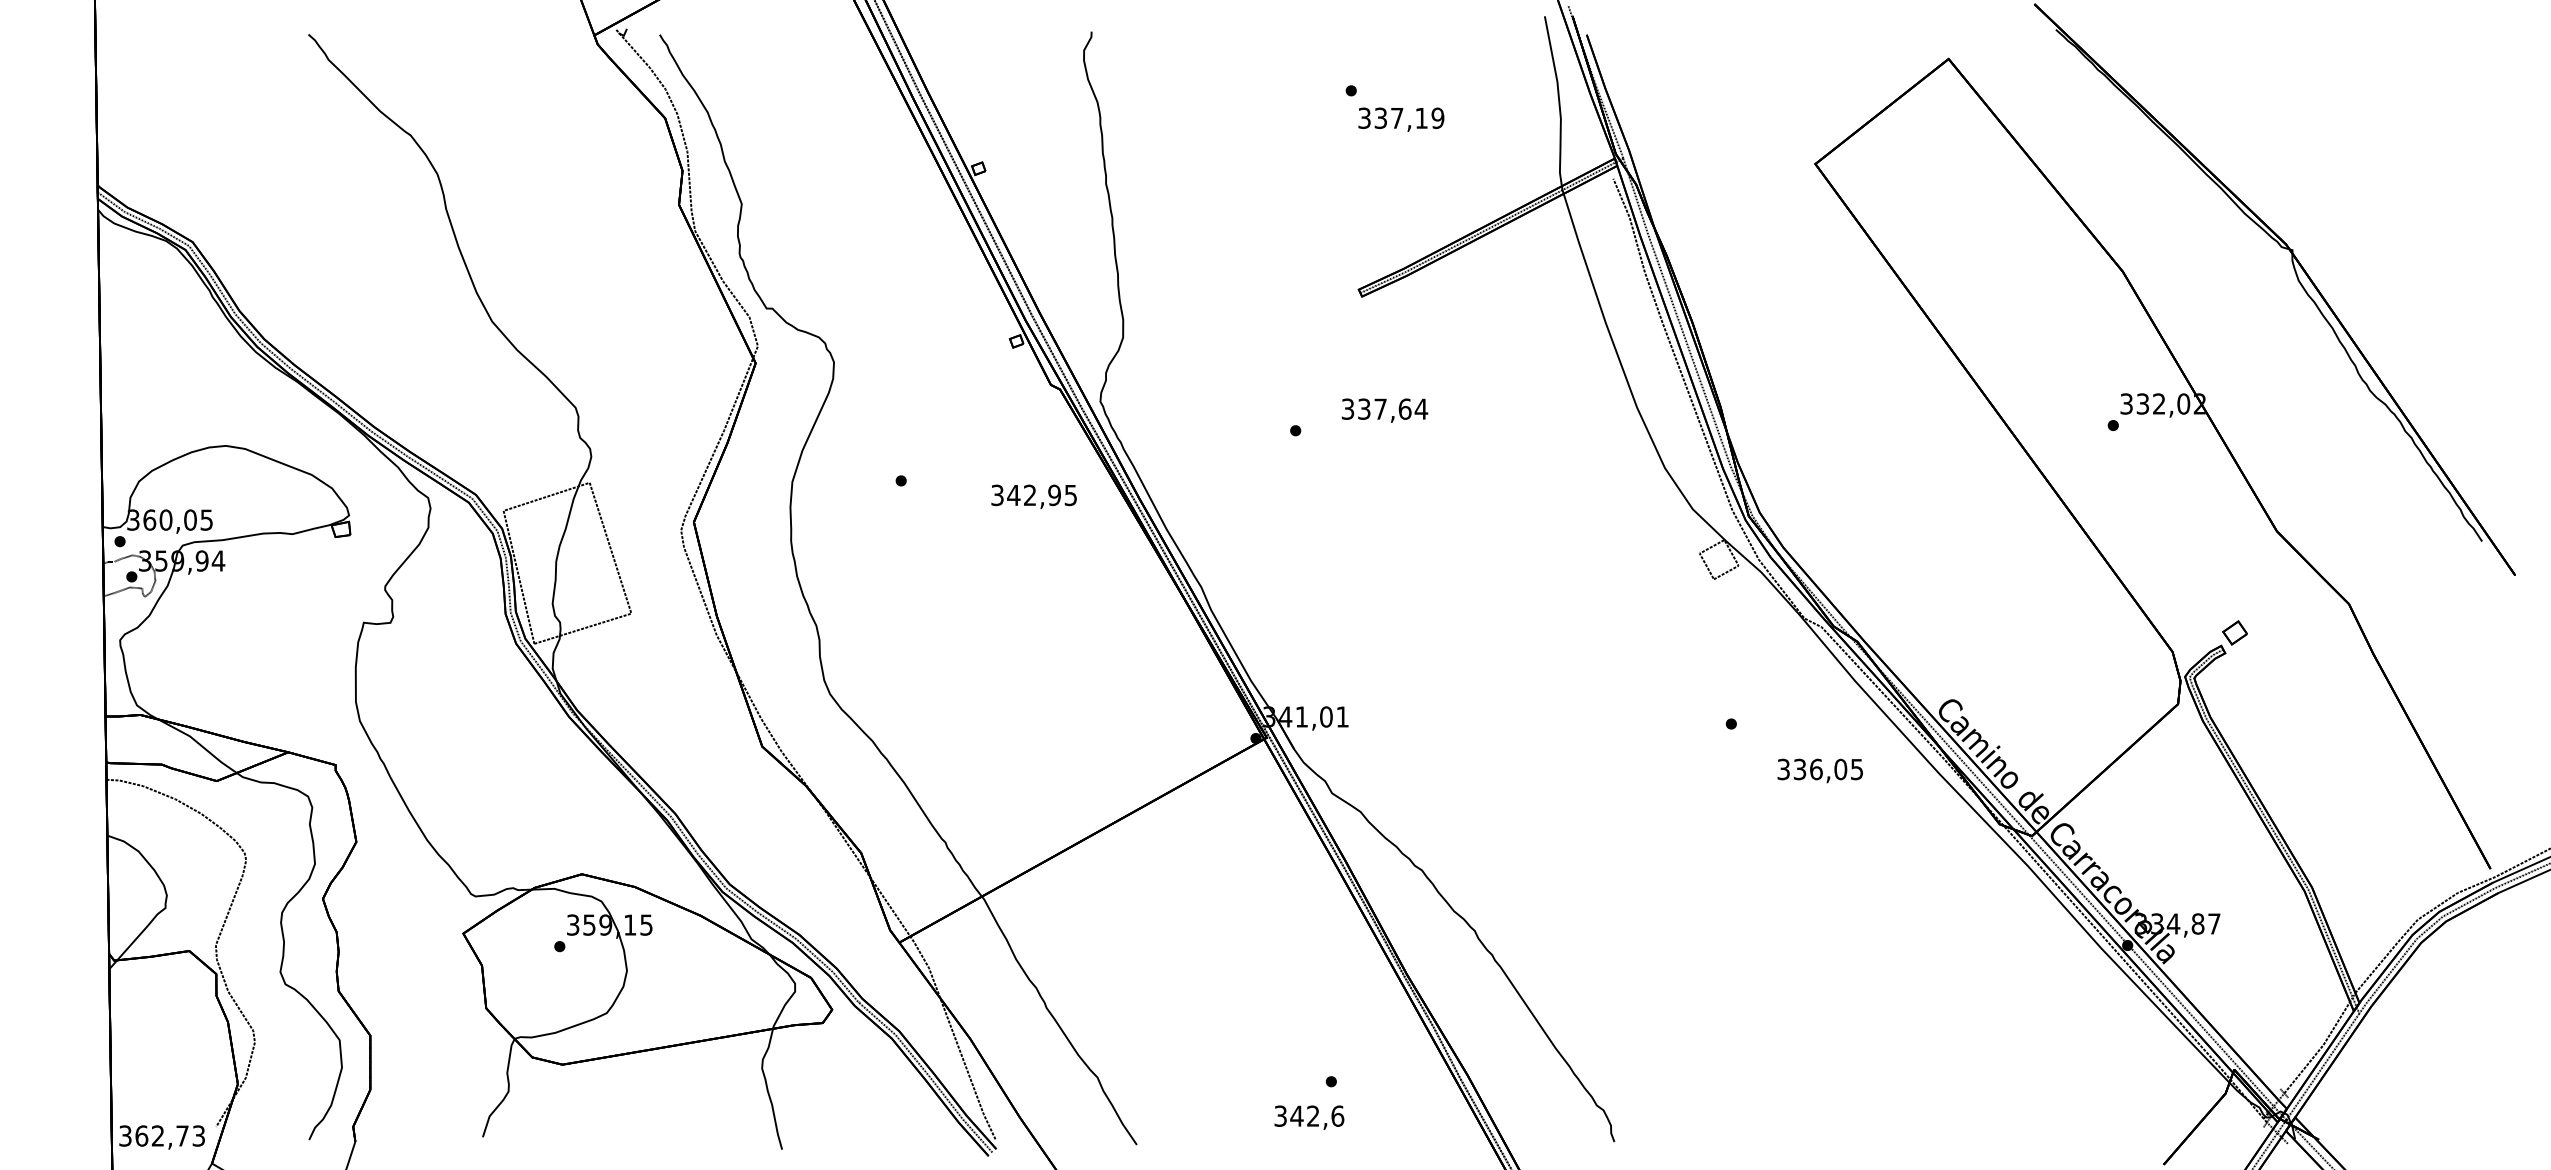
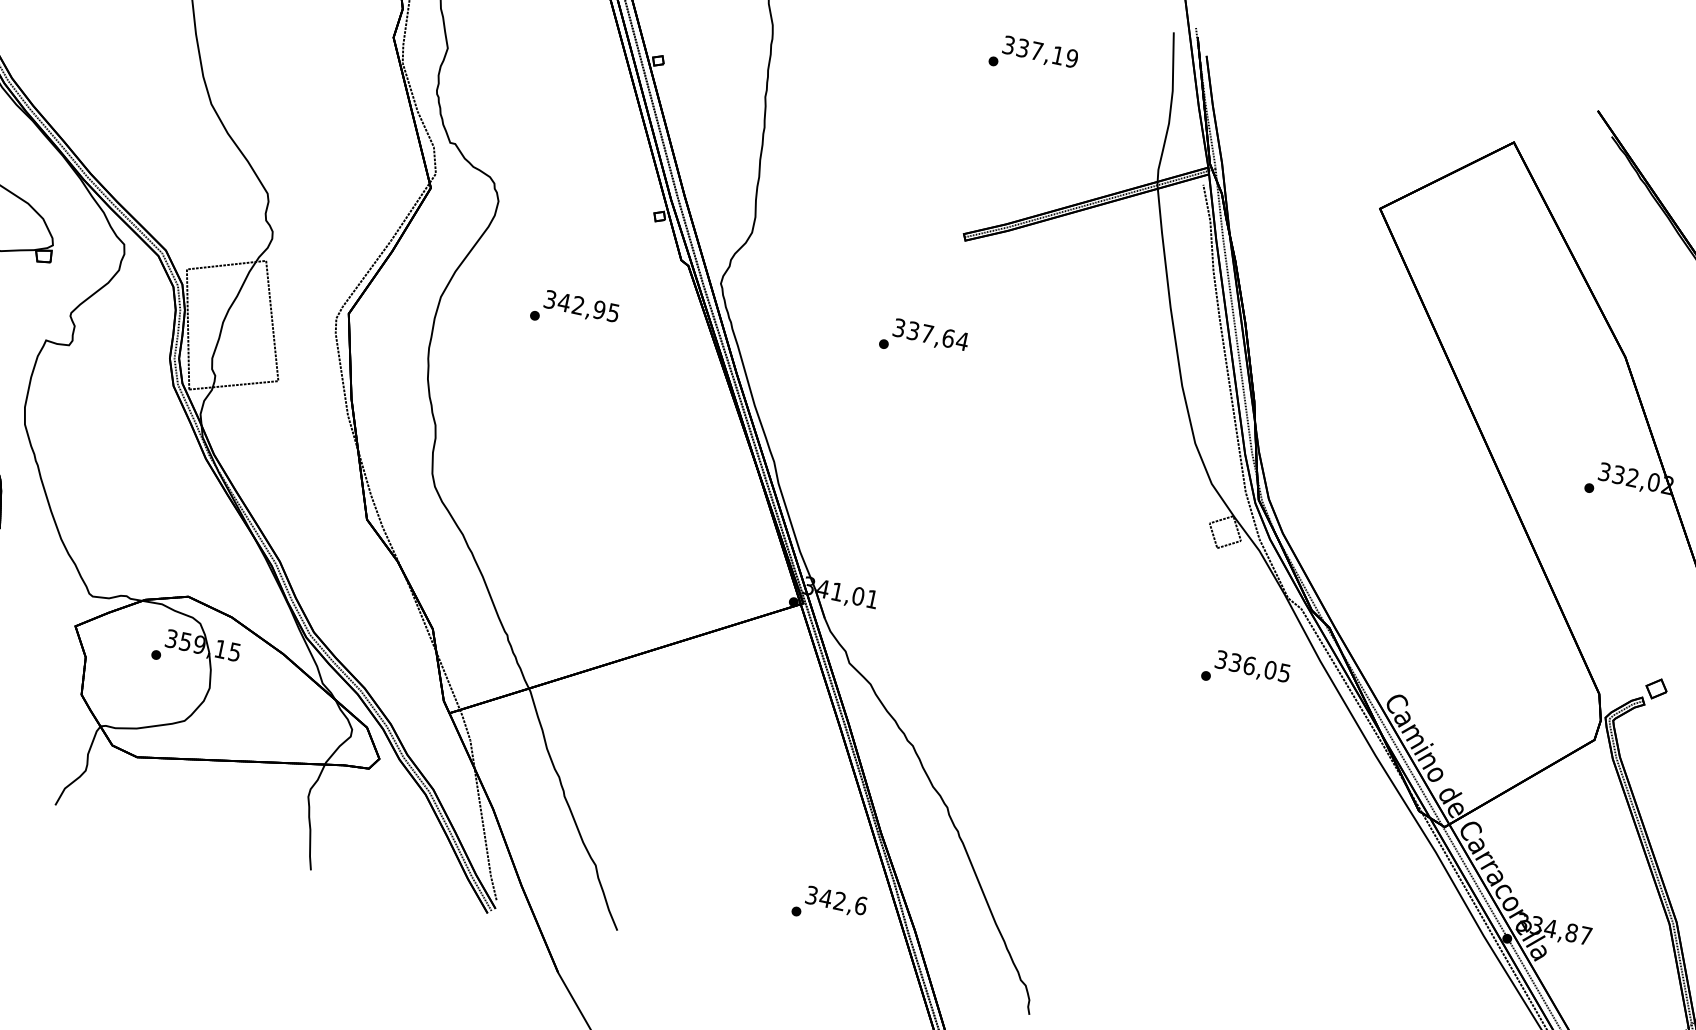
text: (1401, 119) -> (1040, 53), moved
text: (1384, 410) -> (930, 335), moved
text: (1033, 496) -> (581, 307), moved
text: (1819, 770) -> (1252, 667), moved
text: (1309, 1117) -> (836, 901), moved

